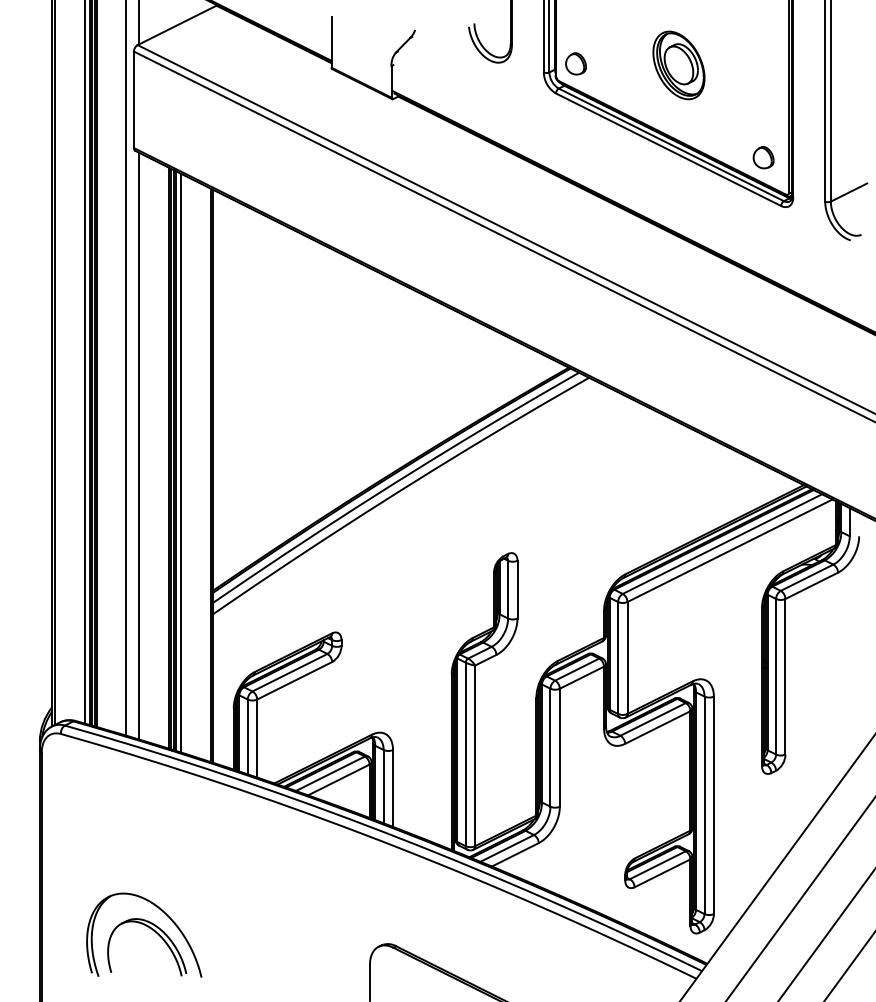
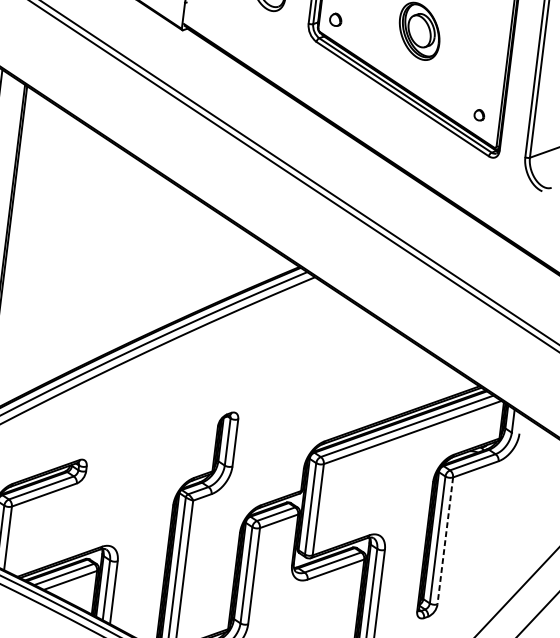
part: (575, 63) -> (335, 19), size x0.7
part: (763, 157) -> (479, 114), size x0.6
line: (785, 676) -> (445, 540), solid -> dashed

